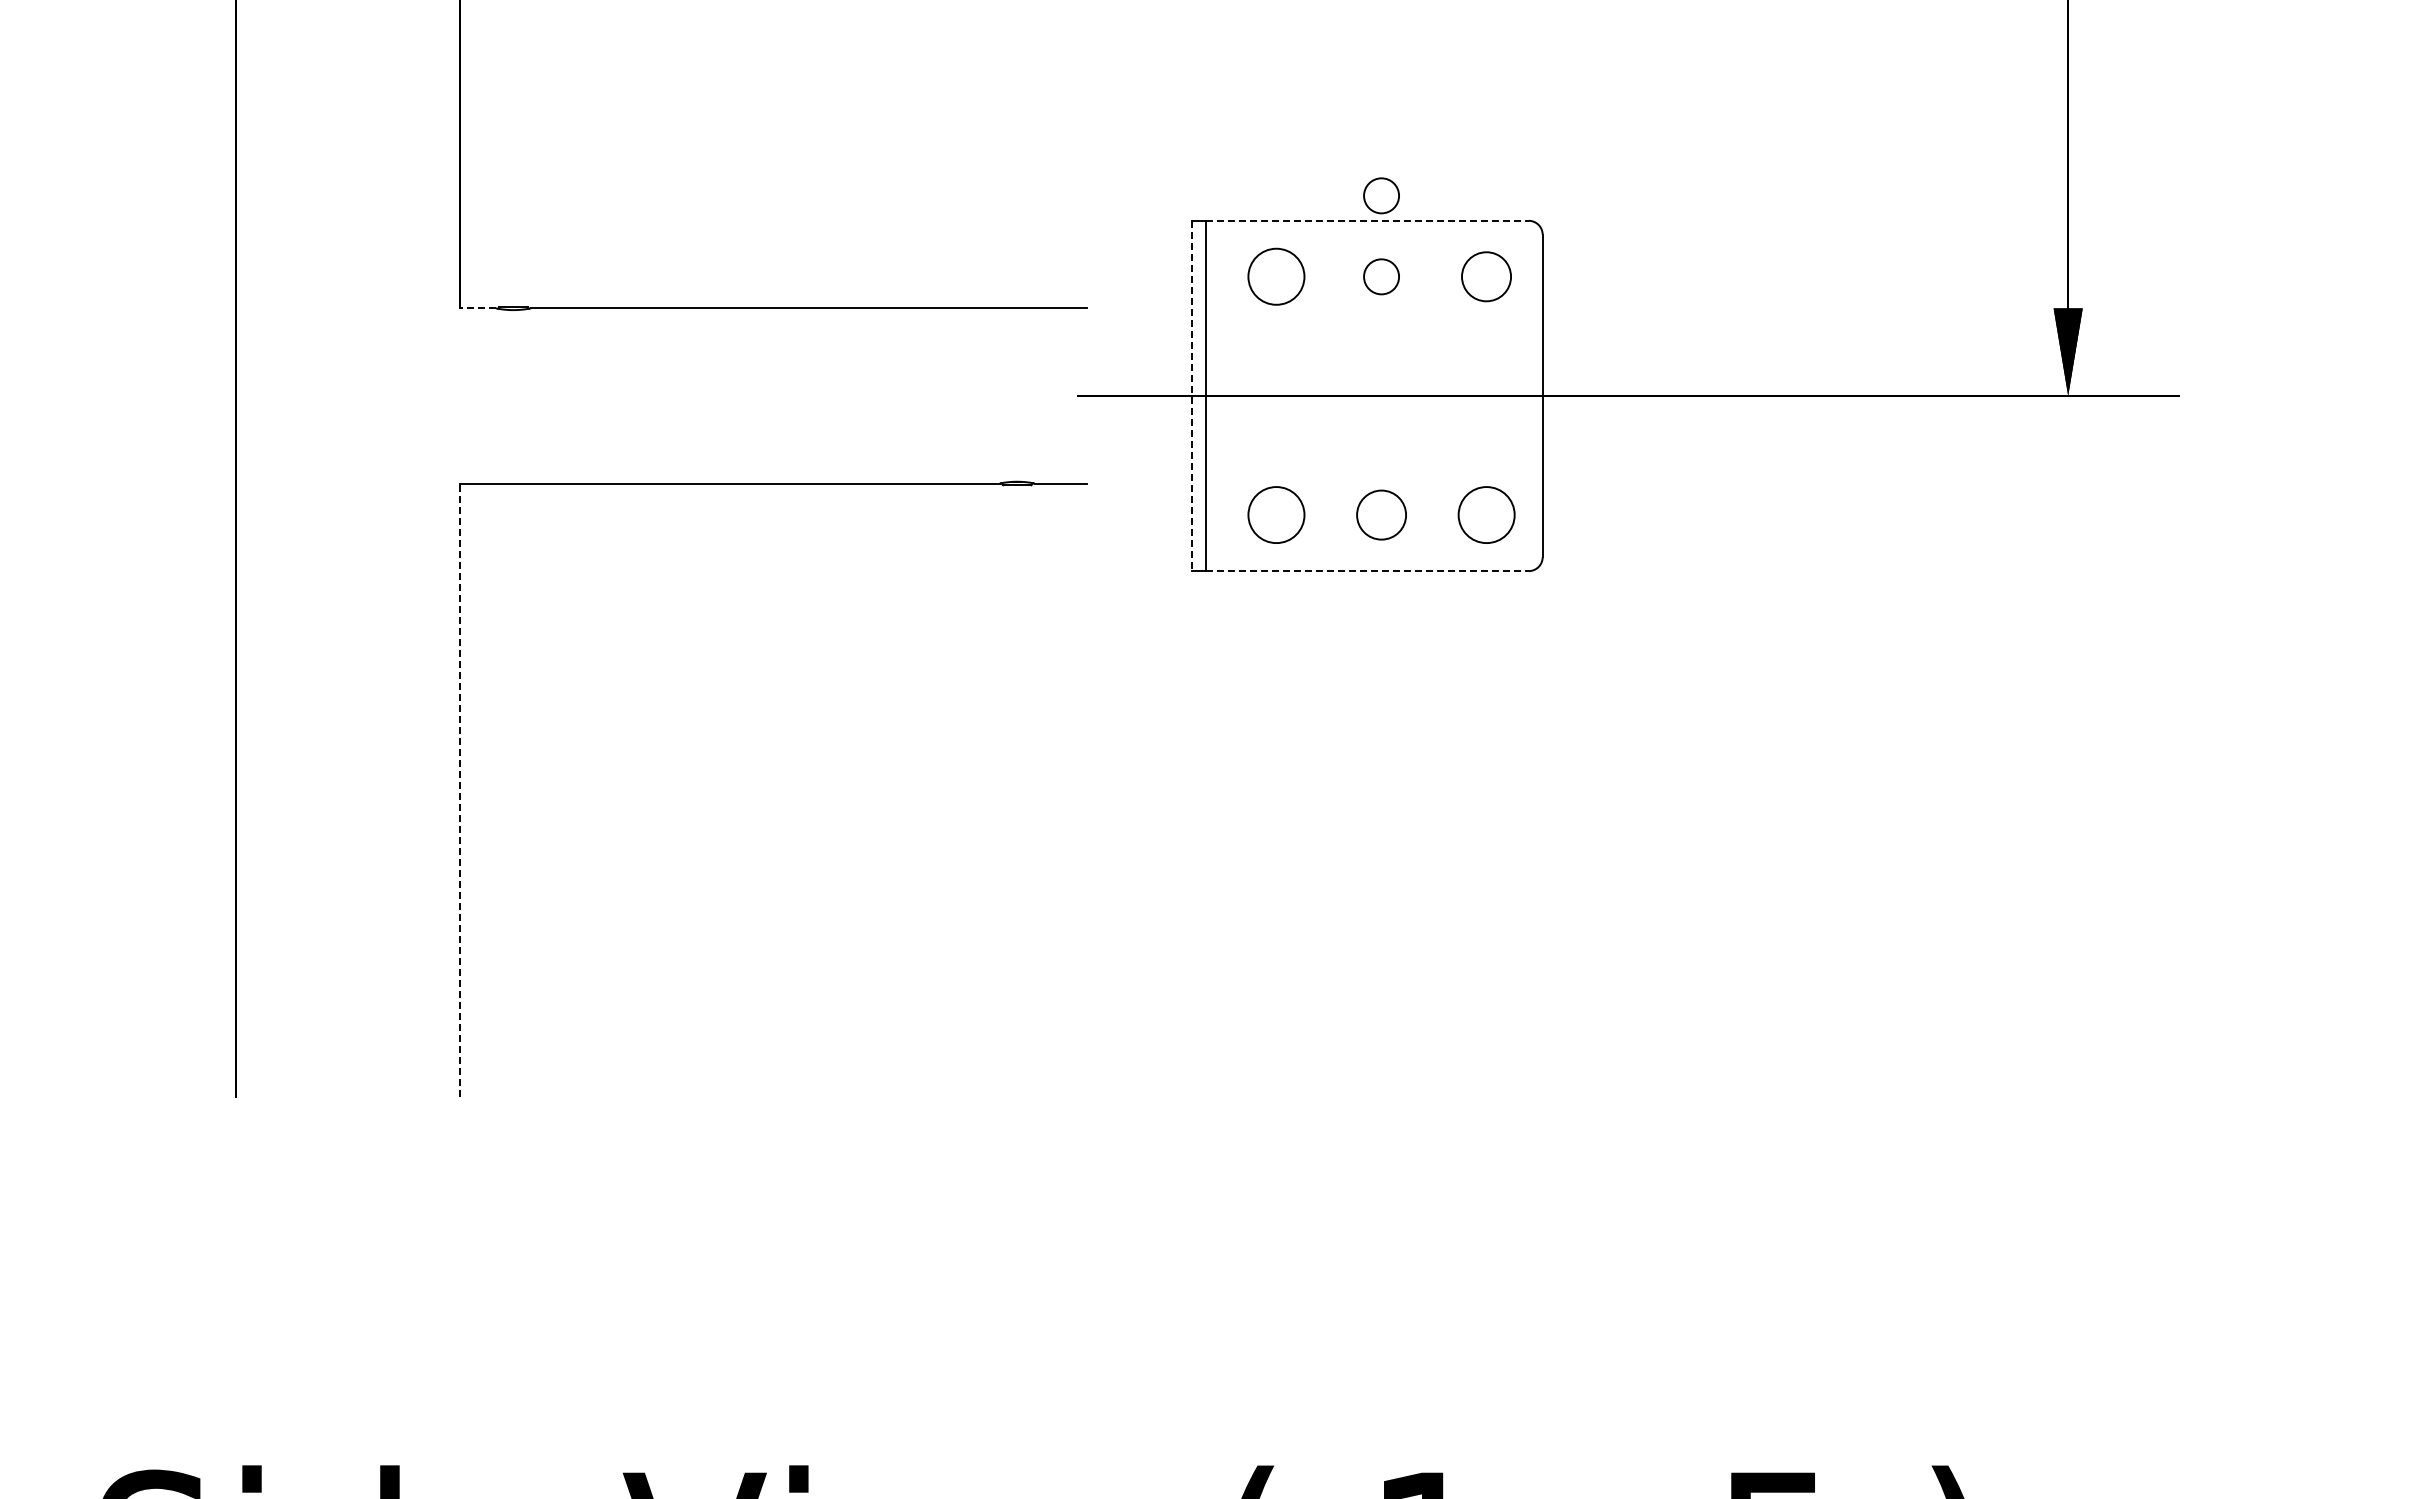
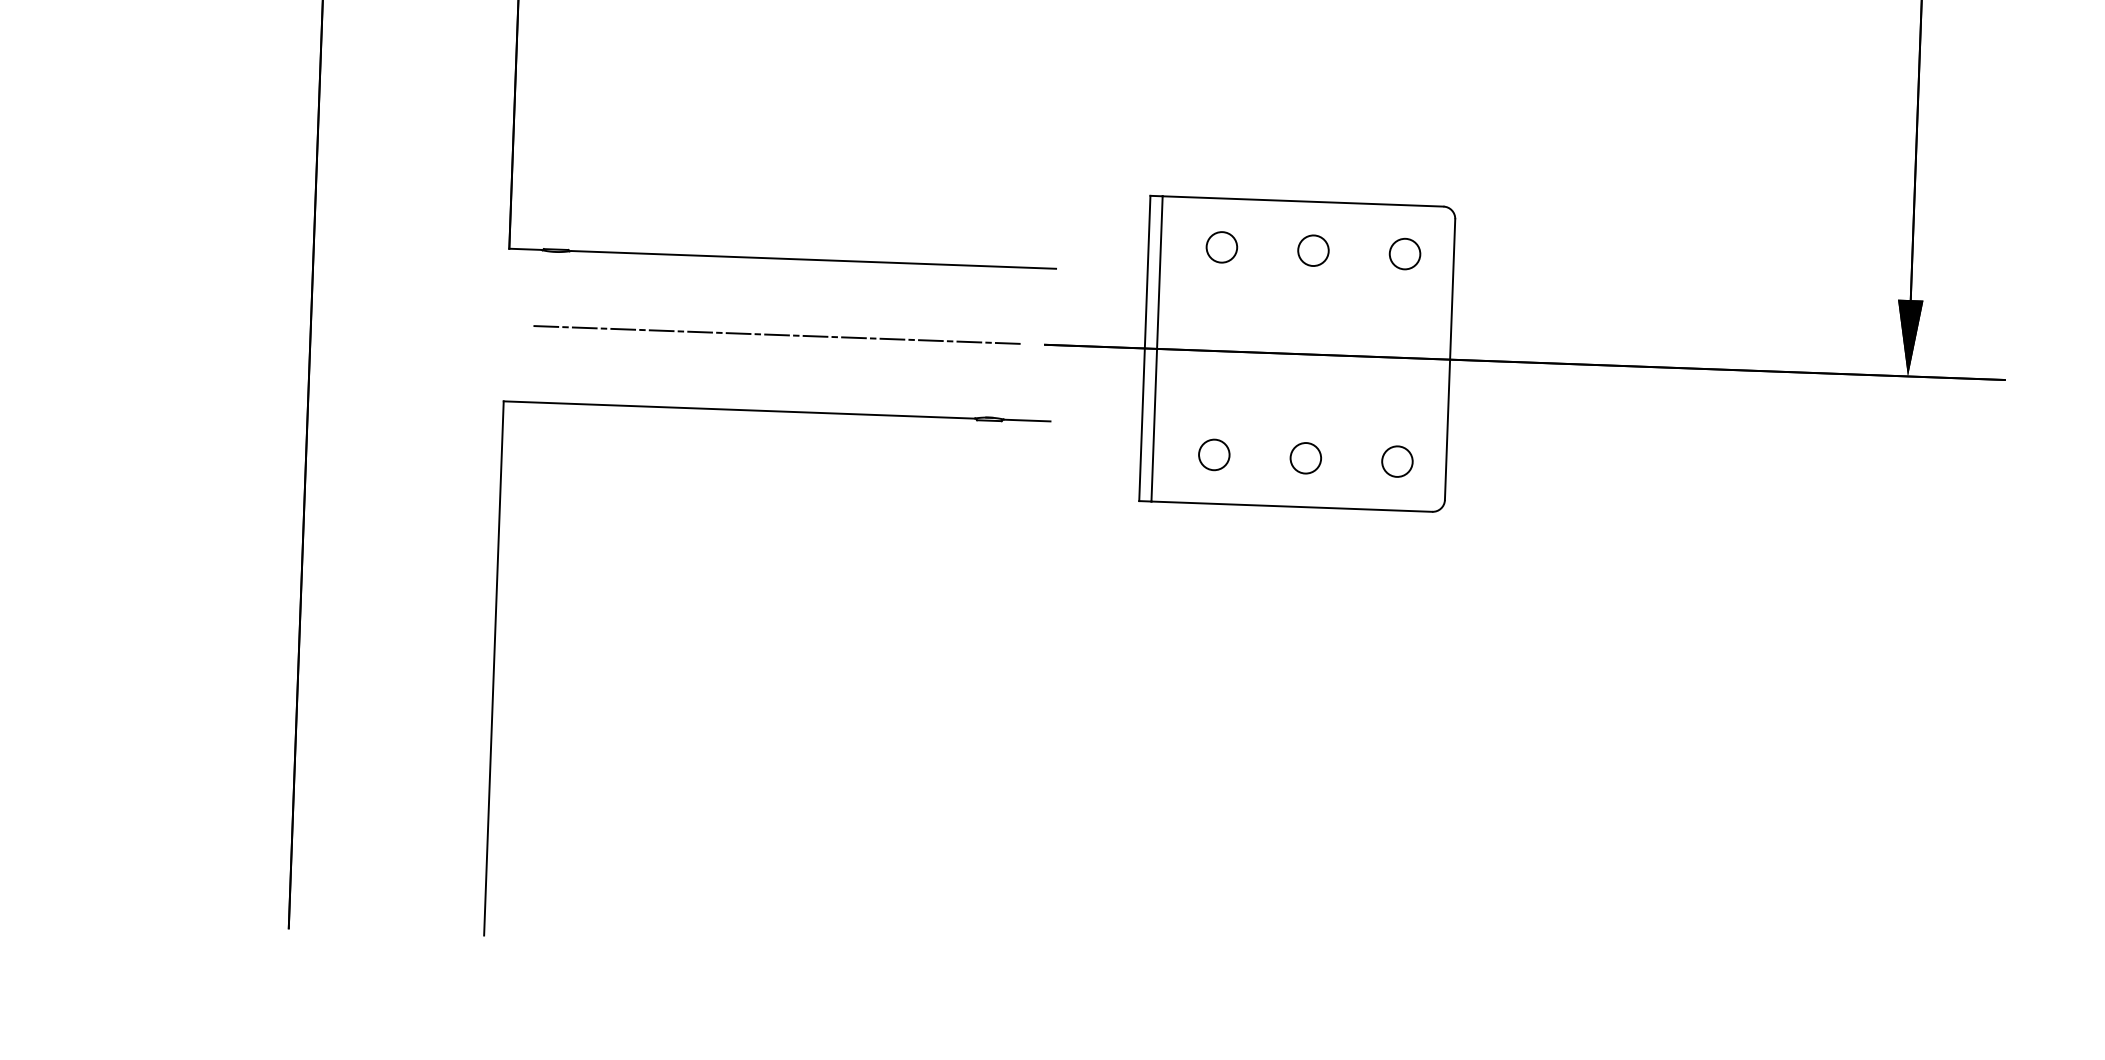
circle: (1381, 195) -> (1316, 179), removed
line: (1368, 220) -> (1303, 201), dashed -> solid
circle: (1276, 276) -> (1221, 247), size x0.62
circle: (1486, 276) -> (1404, 253), size x0.71
line: (477, 308) -> (524, 249), dashed -> solid
line: (768, 395) -> (775, 334), added
line: (1192, 396) -> (1144, 348), dashed -> solid
circle: (1275, 514) -> (1213, 454), size x0.62
circle: (1381, 514) -> (1305, 457), size x0.71
circle: (1486, 514) -> (1397, 461), size x0.62
line: (1368, 571) -> (1292, 507), dashed -> solid
line: (459, 790) -> (493, 668), dashed -> solid

